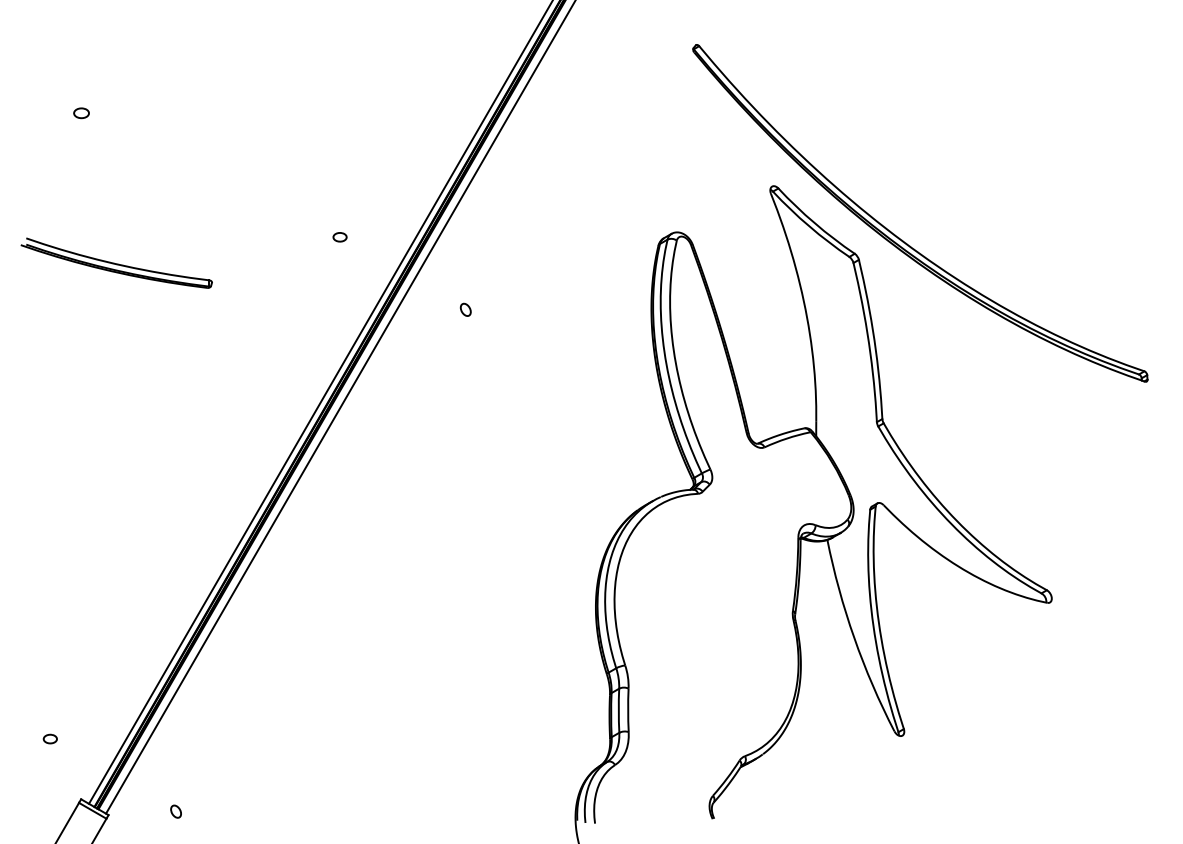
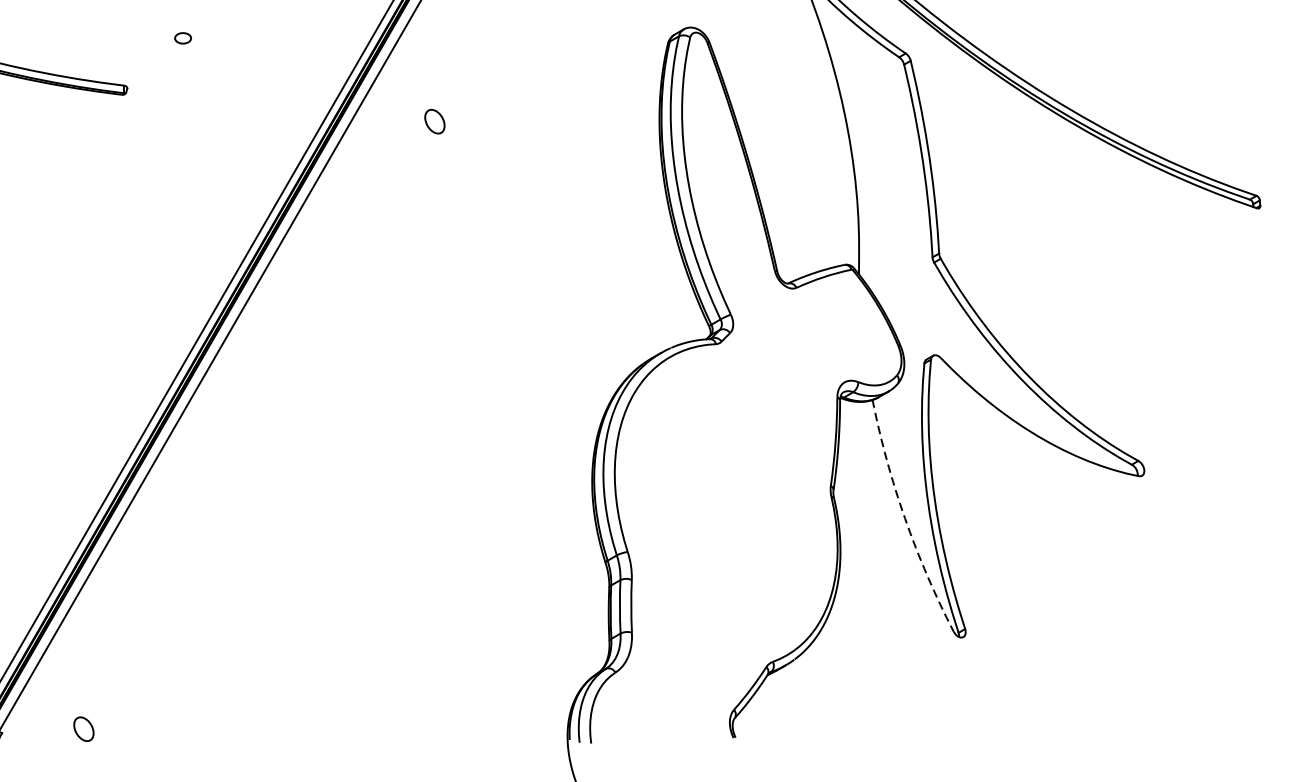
part: (339, 237) -> (182, 38), moved
part: (465, 309) -> (434, 120), size x1.6
arc: (854, 637) -> (905, 518), solid -> dashed
part: (175, 811) -> (83, 728), size x1.6

